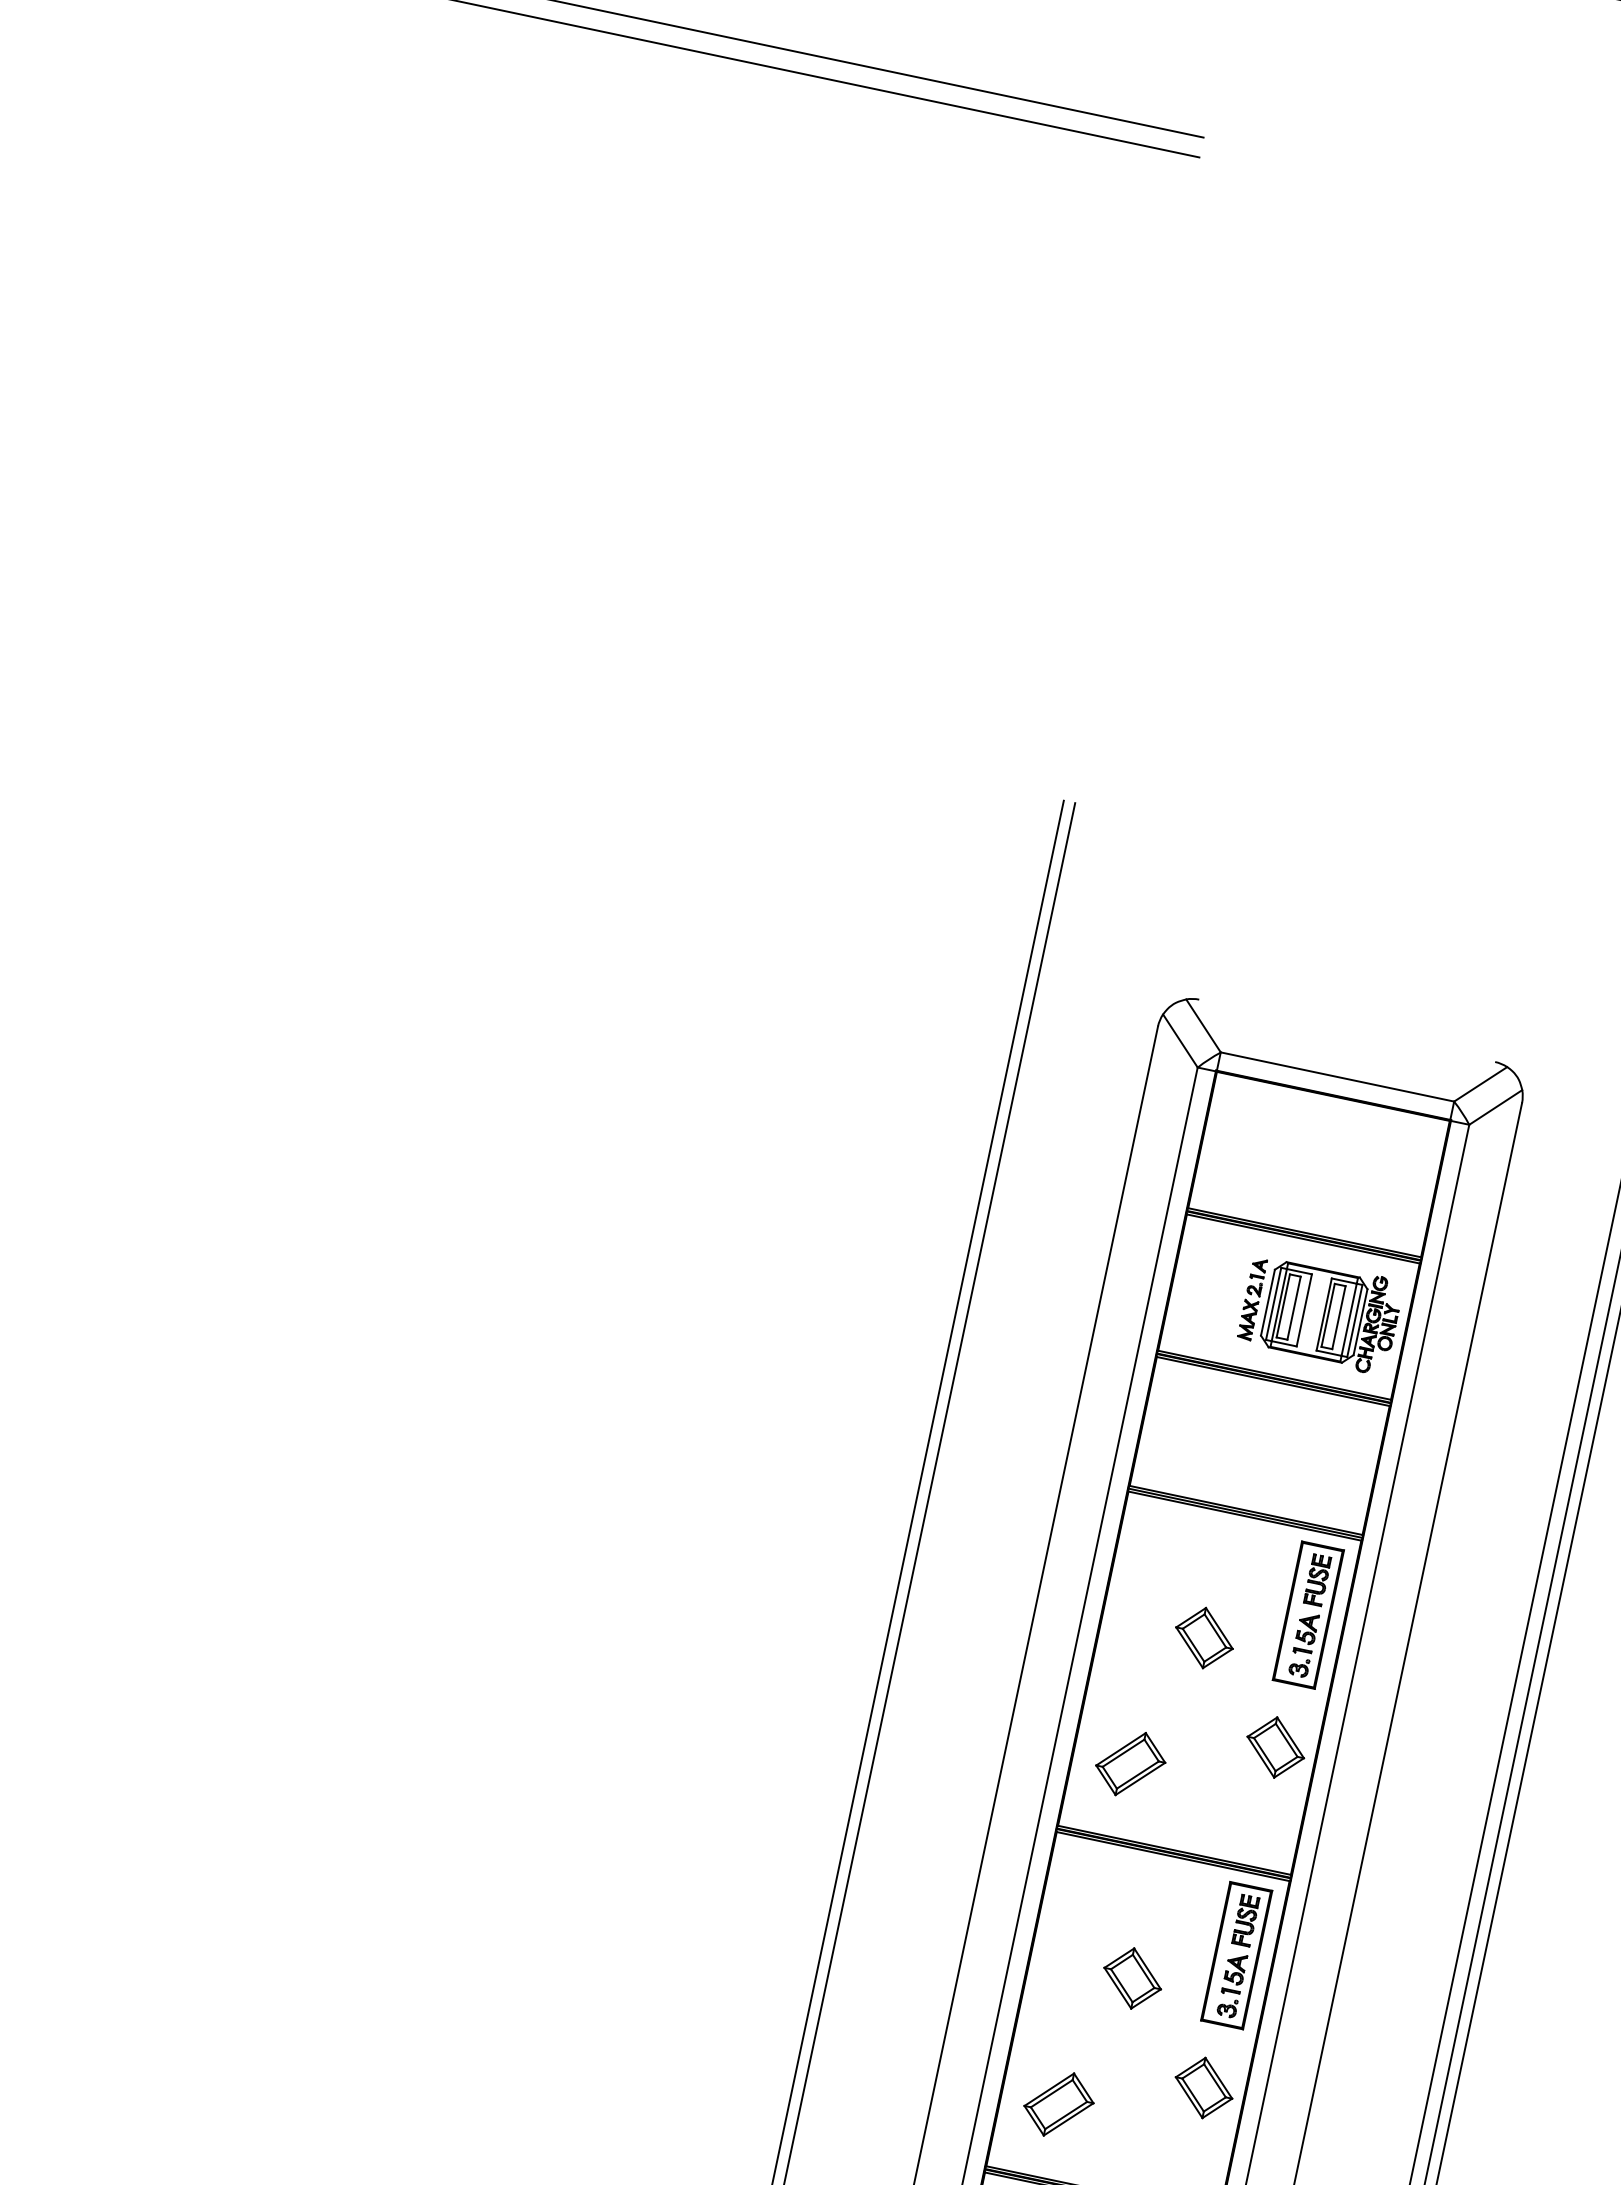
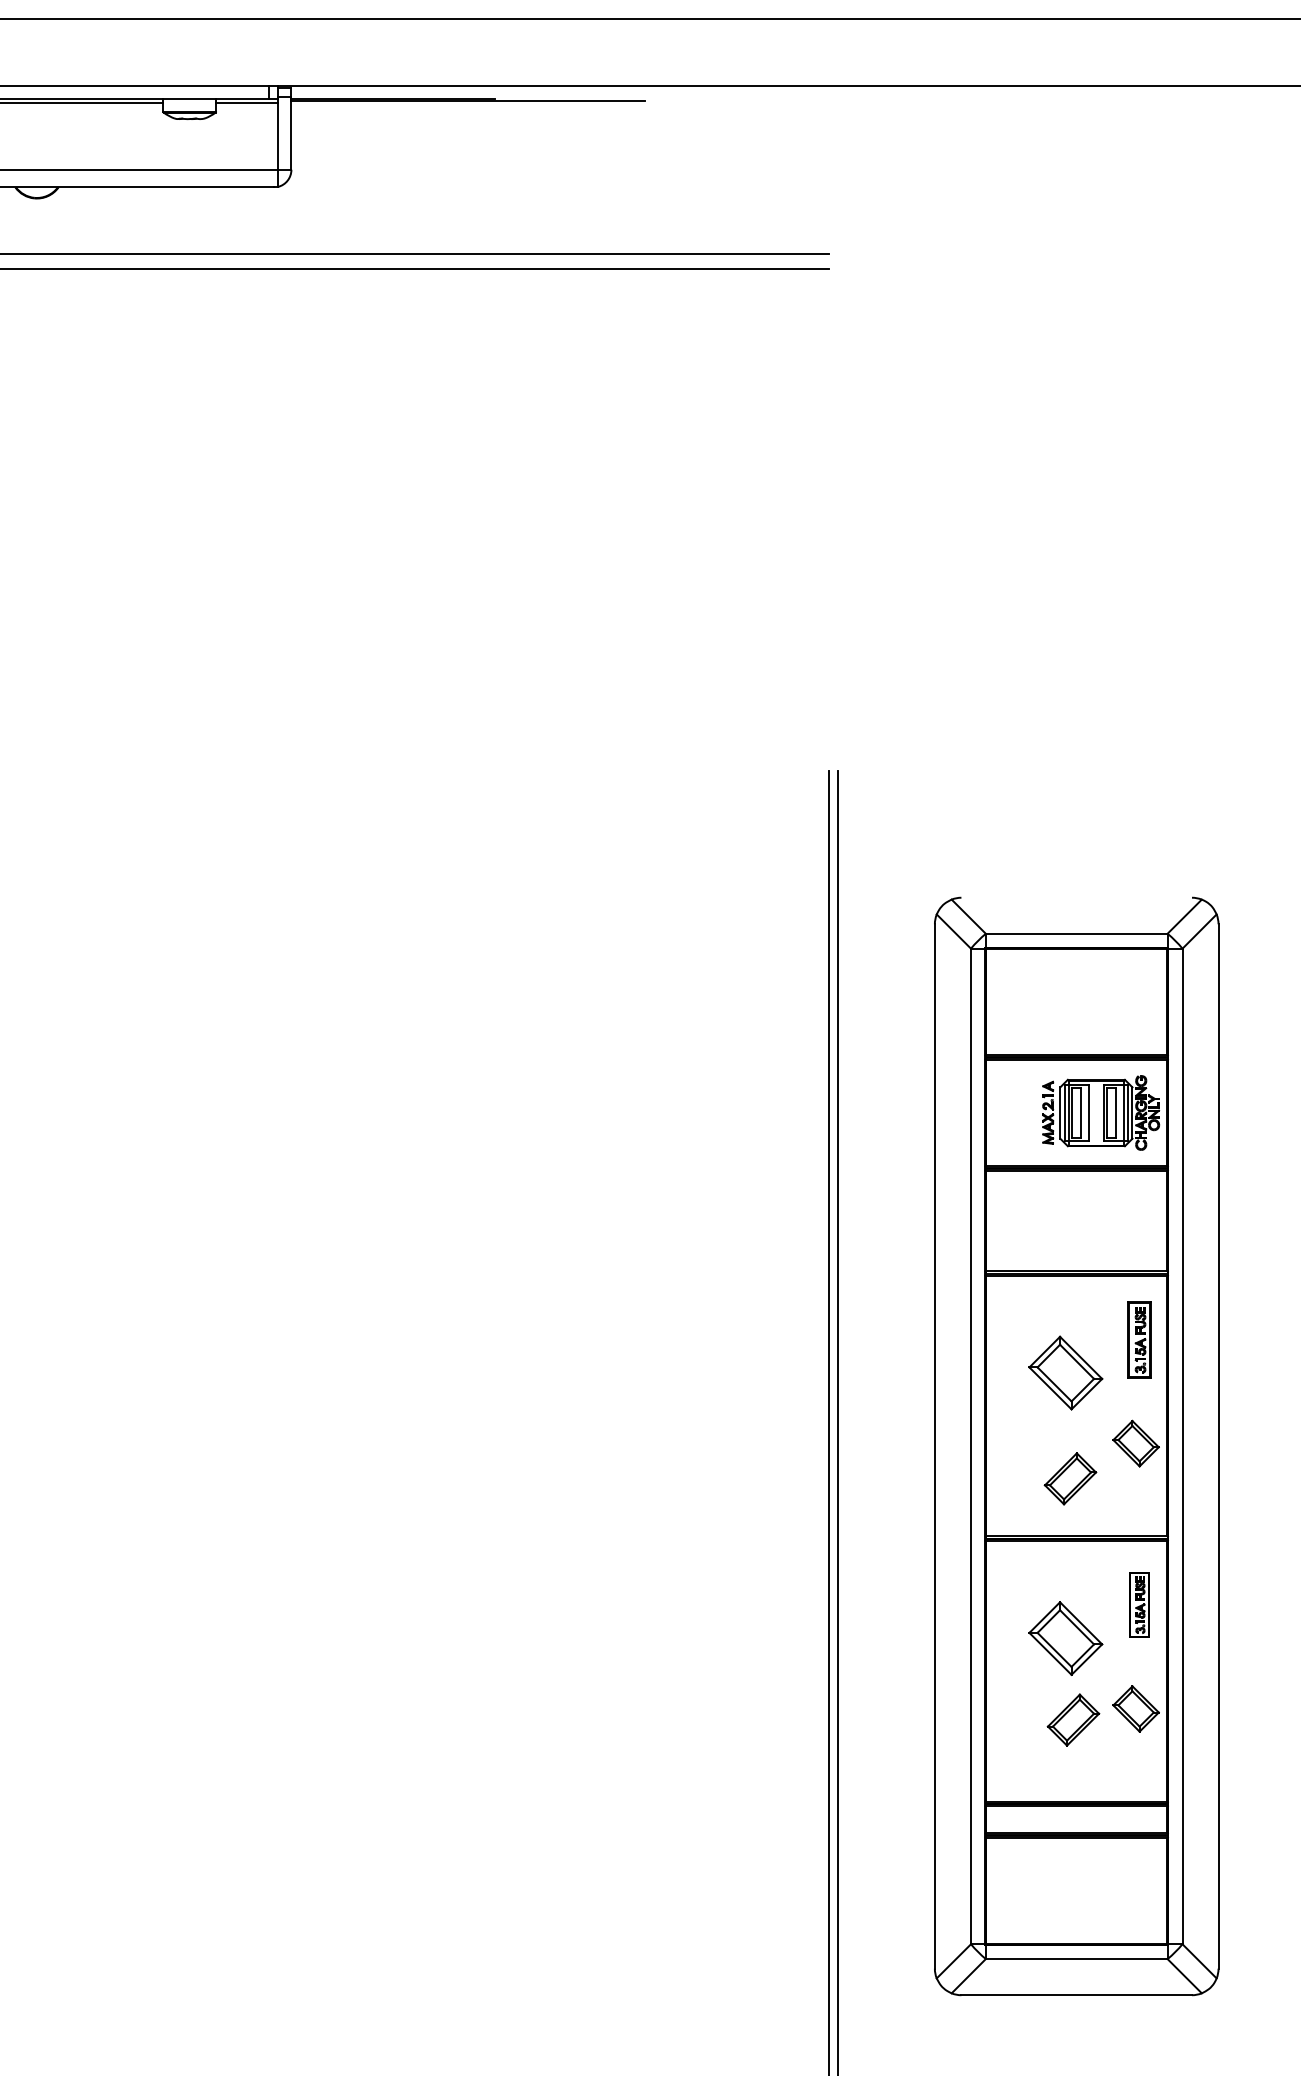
part: (1308, 1614) -> (1139, 1339), size x0.7
part: (1204, 1638) -> (1065, 1373), size x1.6
part: (1130, 1763) -> (1070, 1478), moved
part: (1236, 1954) -> (1139, 1604), size x0.6
part: (1132, 1978) -> (1065, 1638), size x1.6
part: (1059, 2103) -> (1073, 1719), moved

